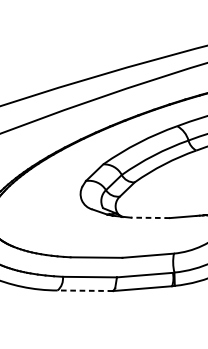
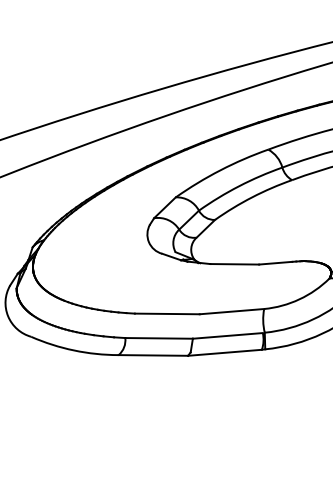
line: (150, 218) -> (234, 264), dashed -> solid
line: (85, 290) -> (153, 355), dashed -> solid

